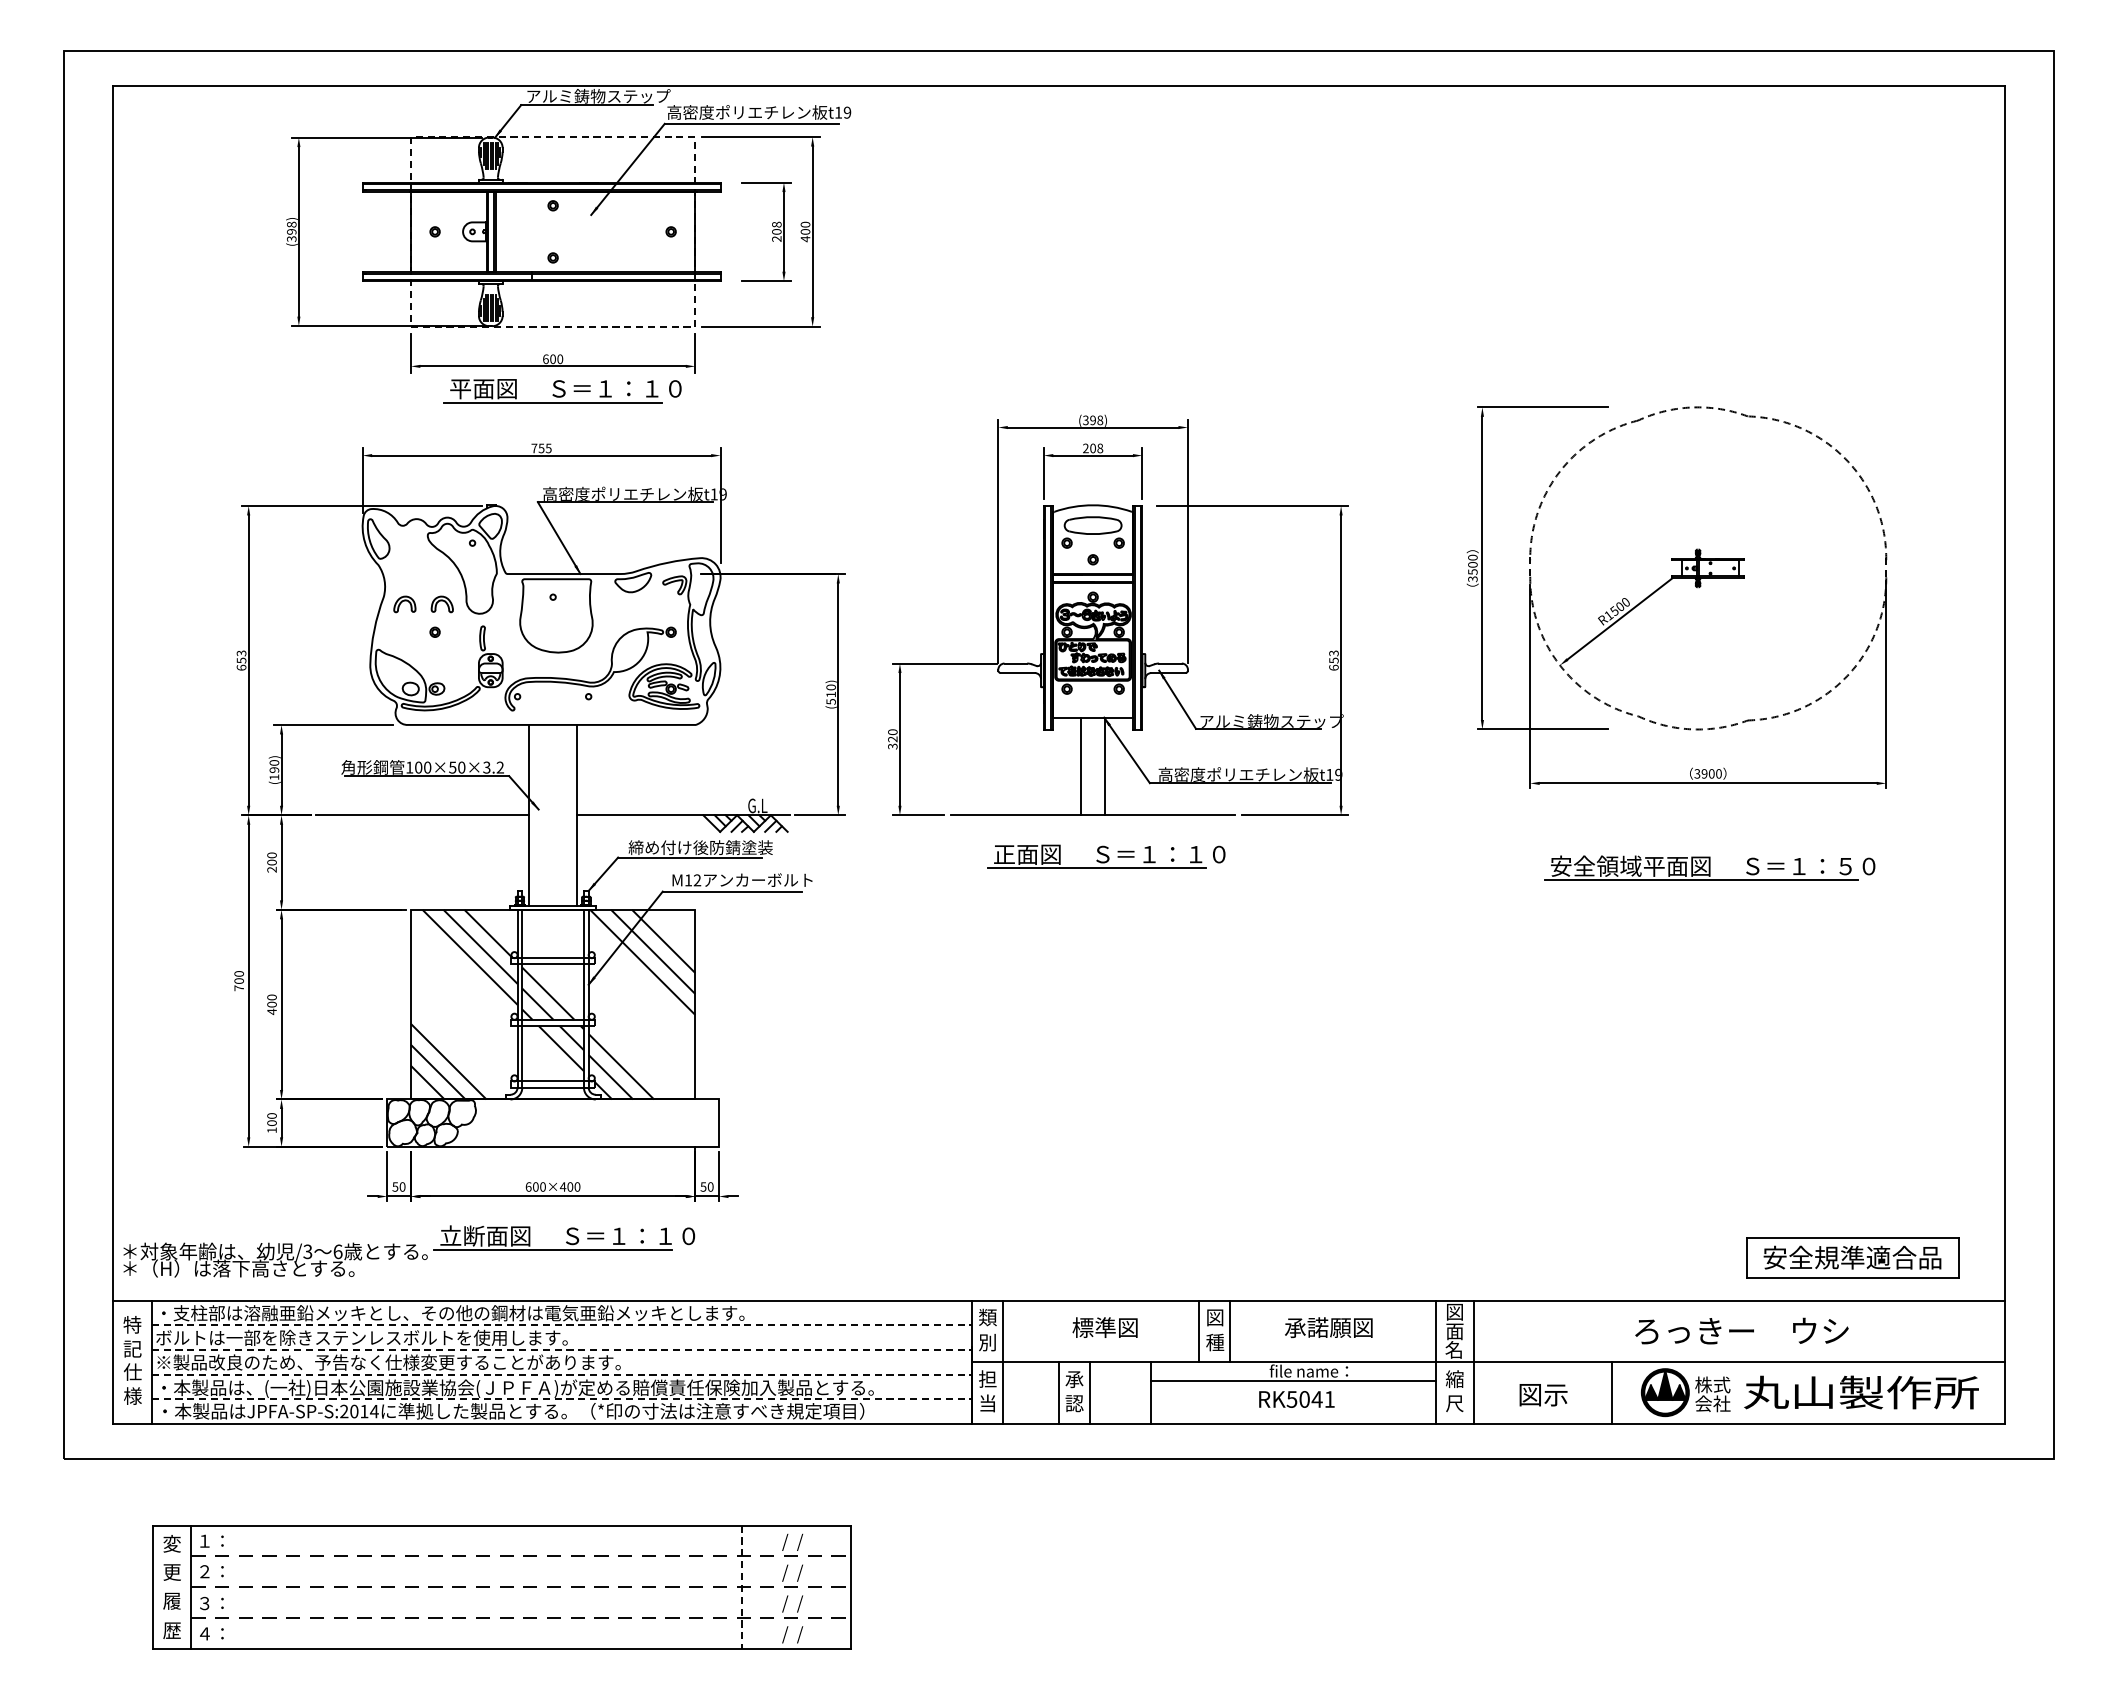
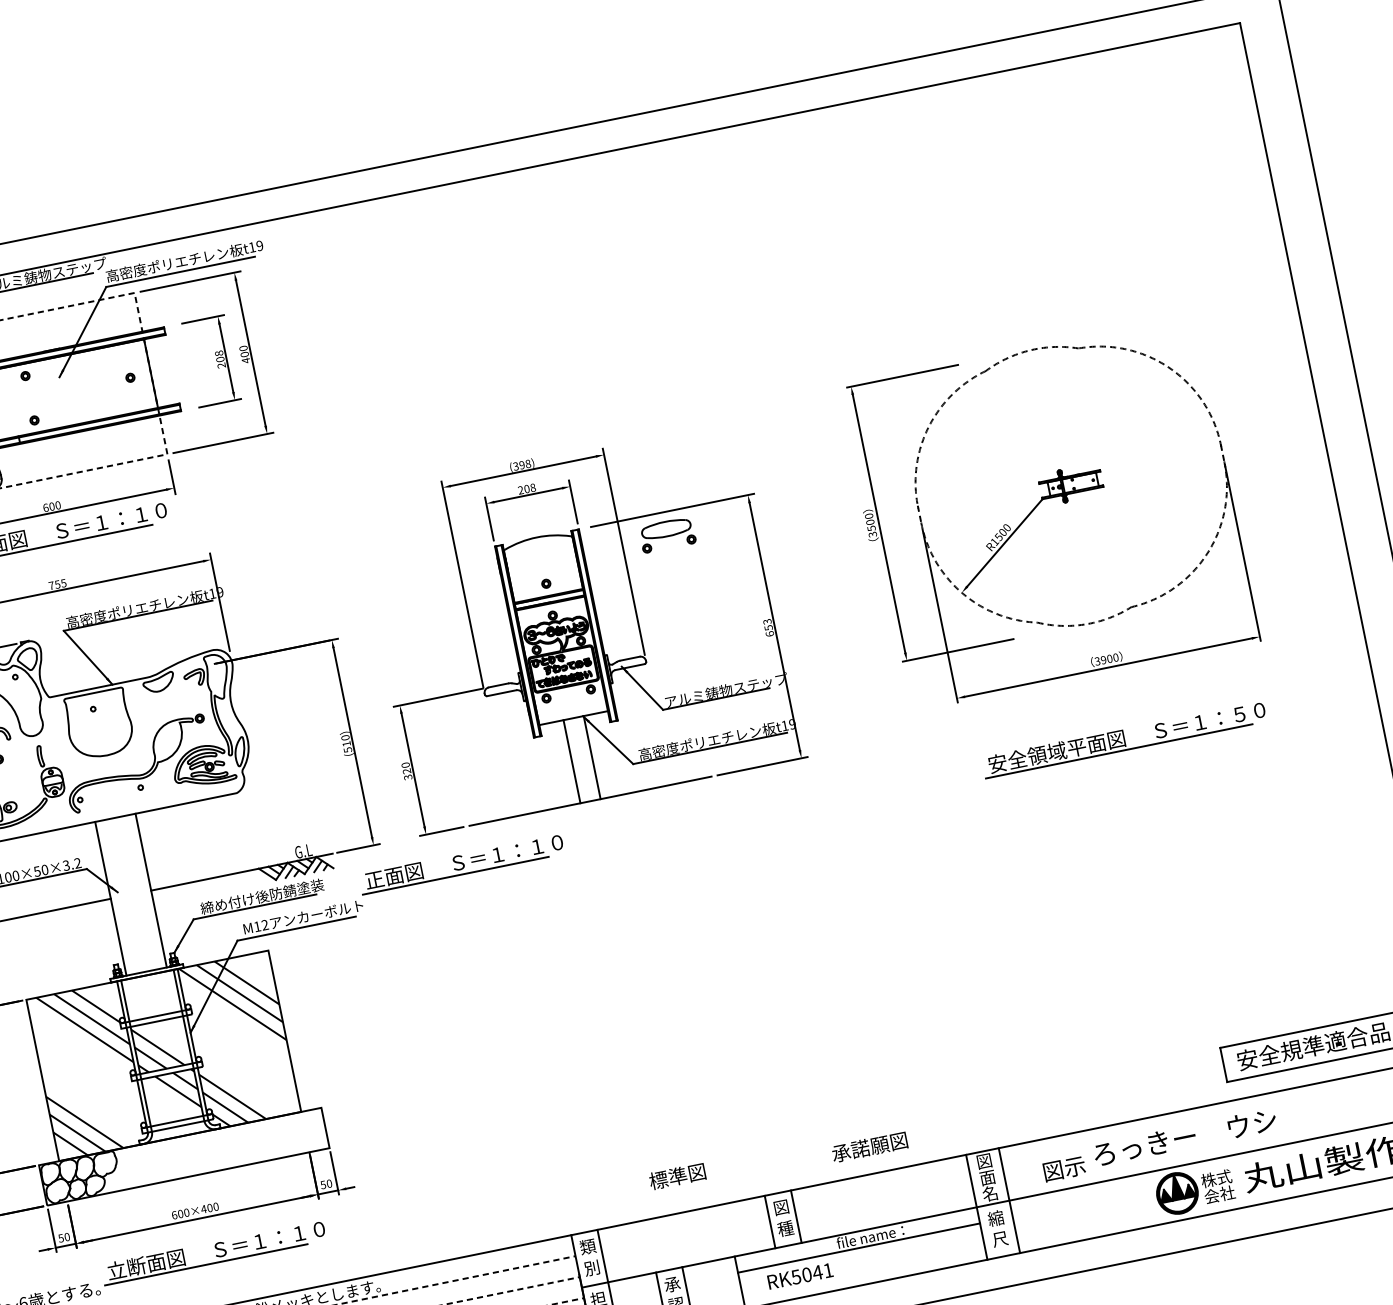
part: (1092, 532) -> (666, 535), moved
part: (1106, 856) -> (461, 863), moved
text: (1104, 1327) -> (676, 1176), moved
text: (1328, 1327) -> (869, 1146), moved
text: (1741, 1330) -> (1184, 1136), moved
line: (1612, 1392) -> (1132, 1202), removed
text: (1543, 1395) -> (1064, 1169), moved
text: (1296, 1399) -> (800, 1276), moved

